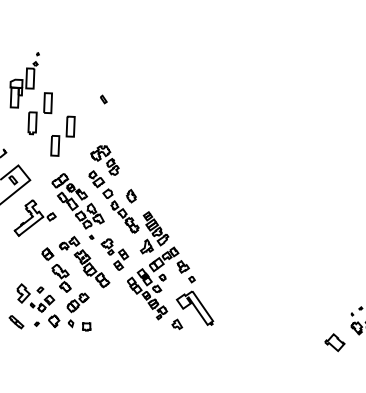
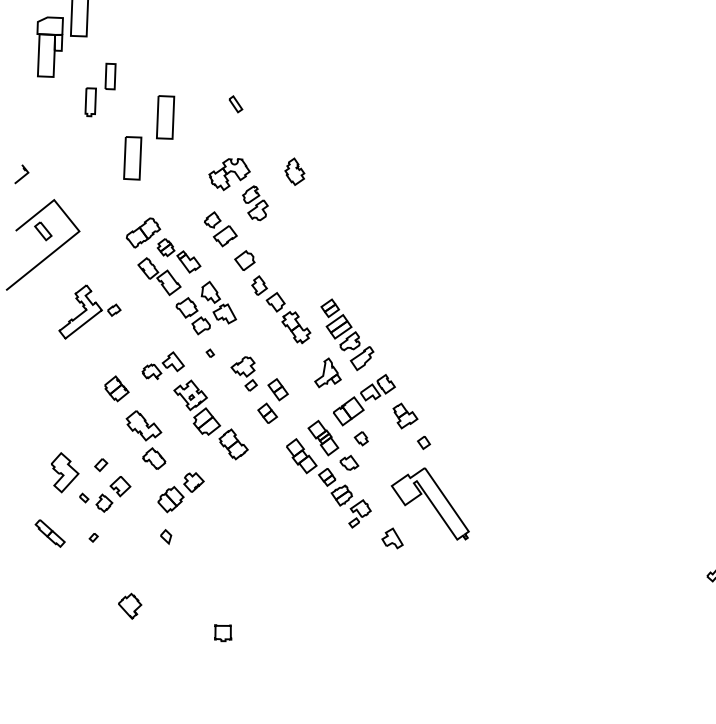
part: (103, 99) -> (235, 104), moved
part: (39, 113) -> (99, 89), size x0.6
part: (130, 196) -> (292, 172), moved
part: (34, 217) -> (88, 310), size x0.7
part: (54, 320) -> (131, 604), moved
part: (86, 326) -> (222, 632), moved

